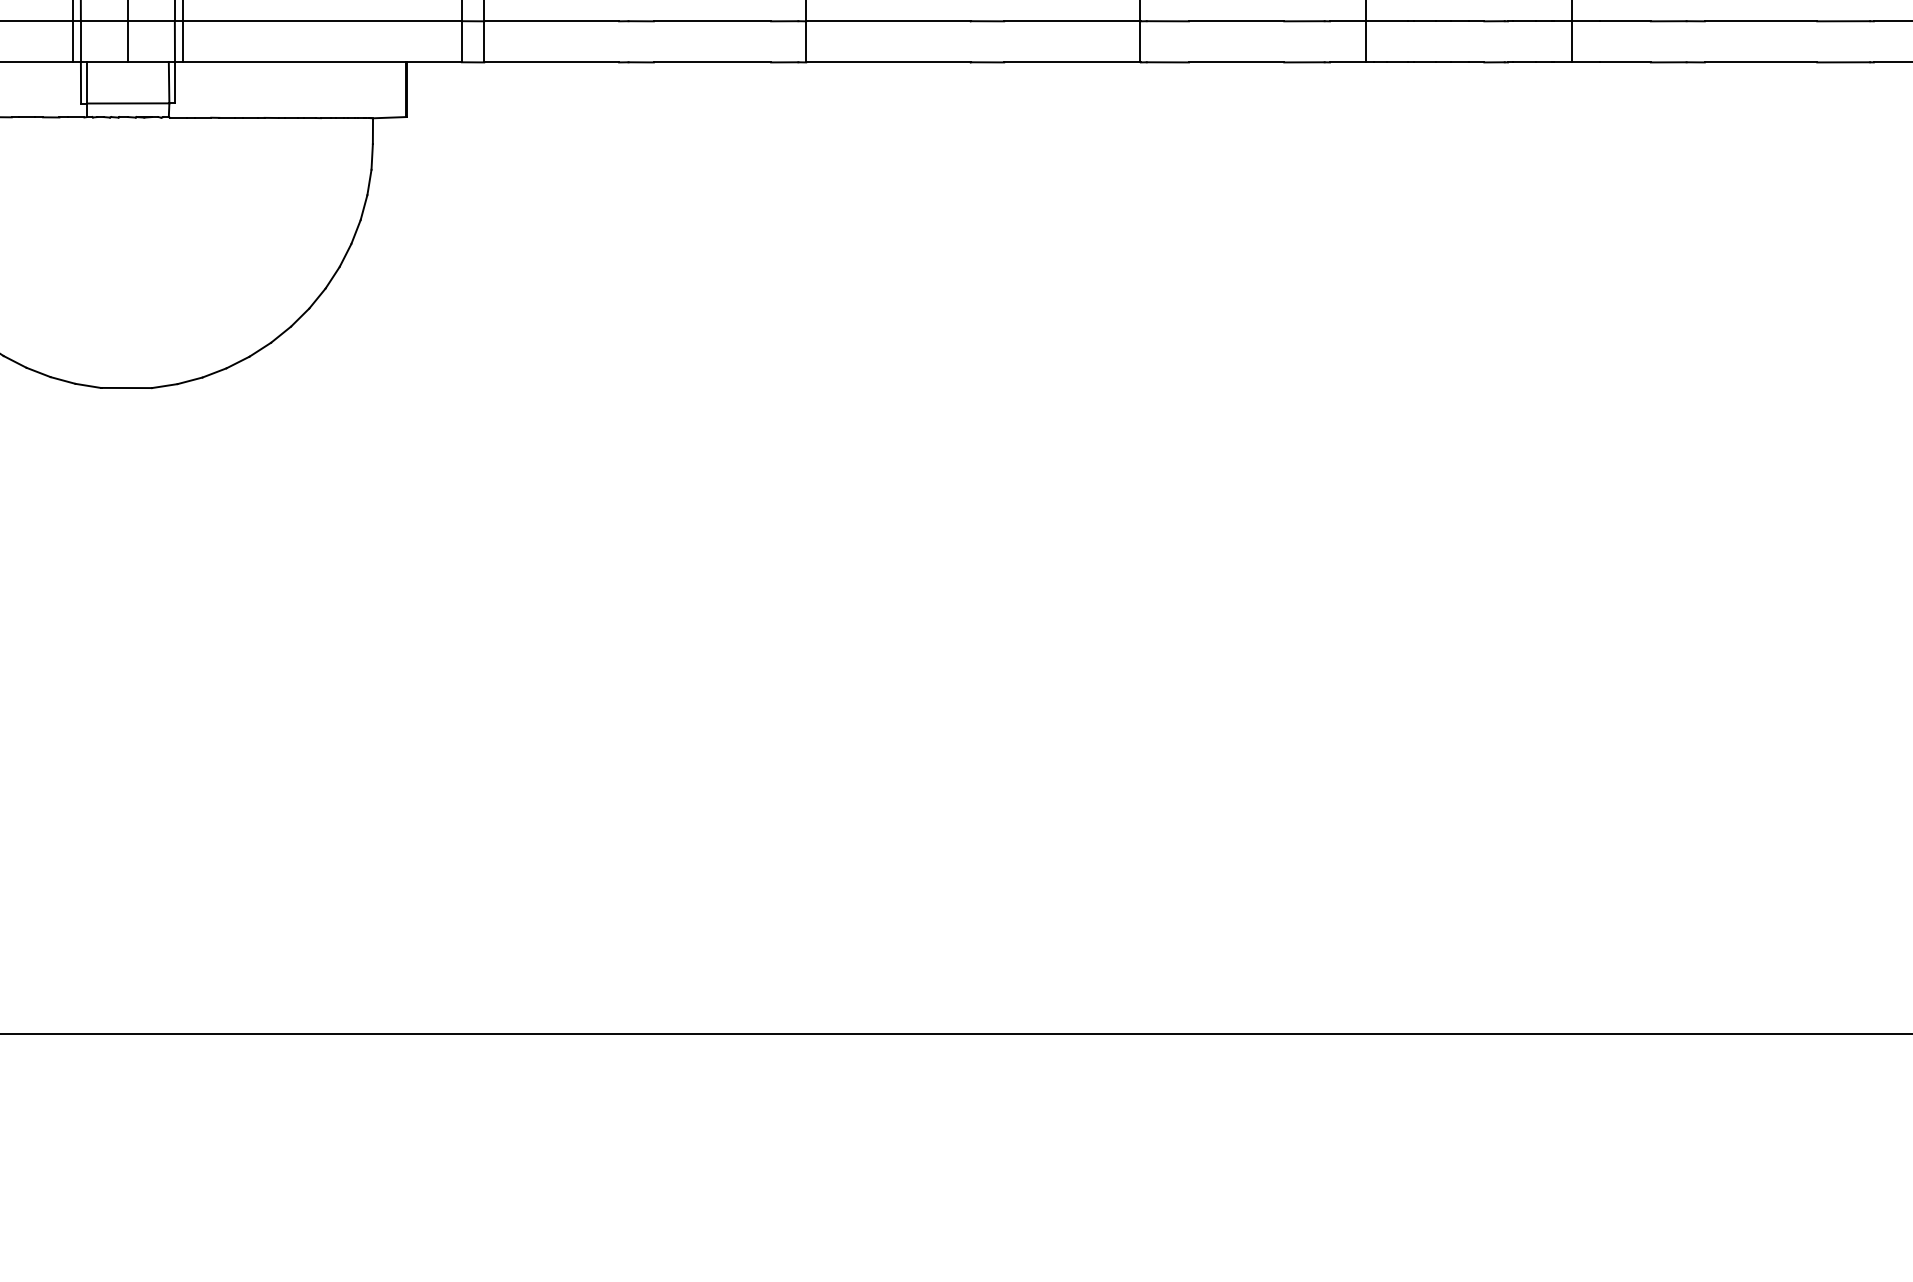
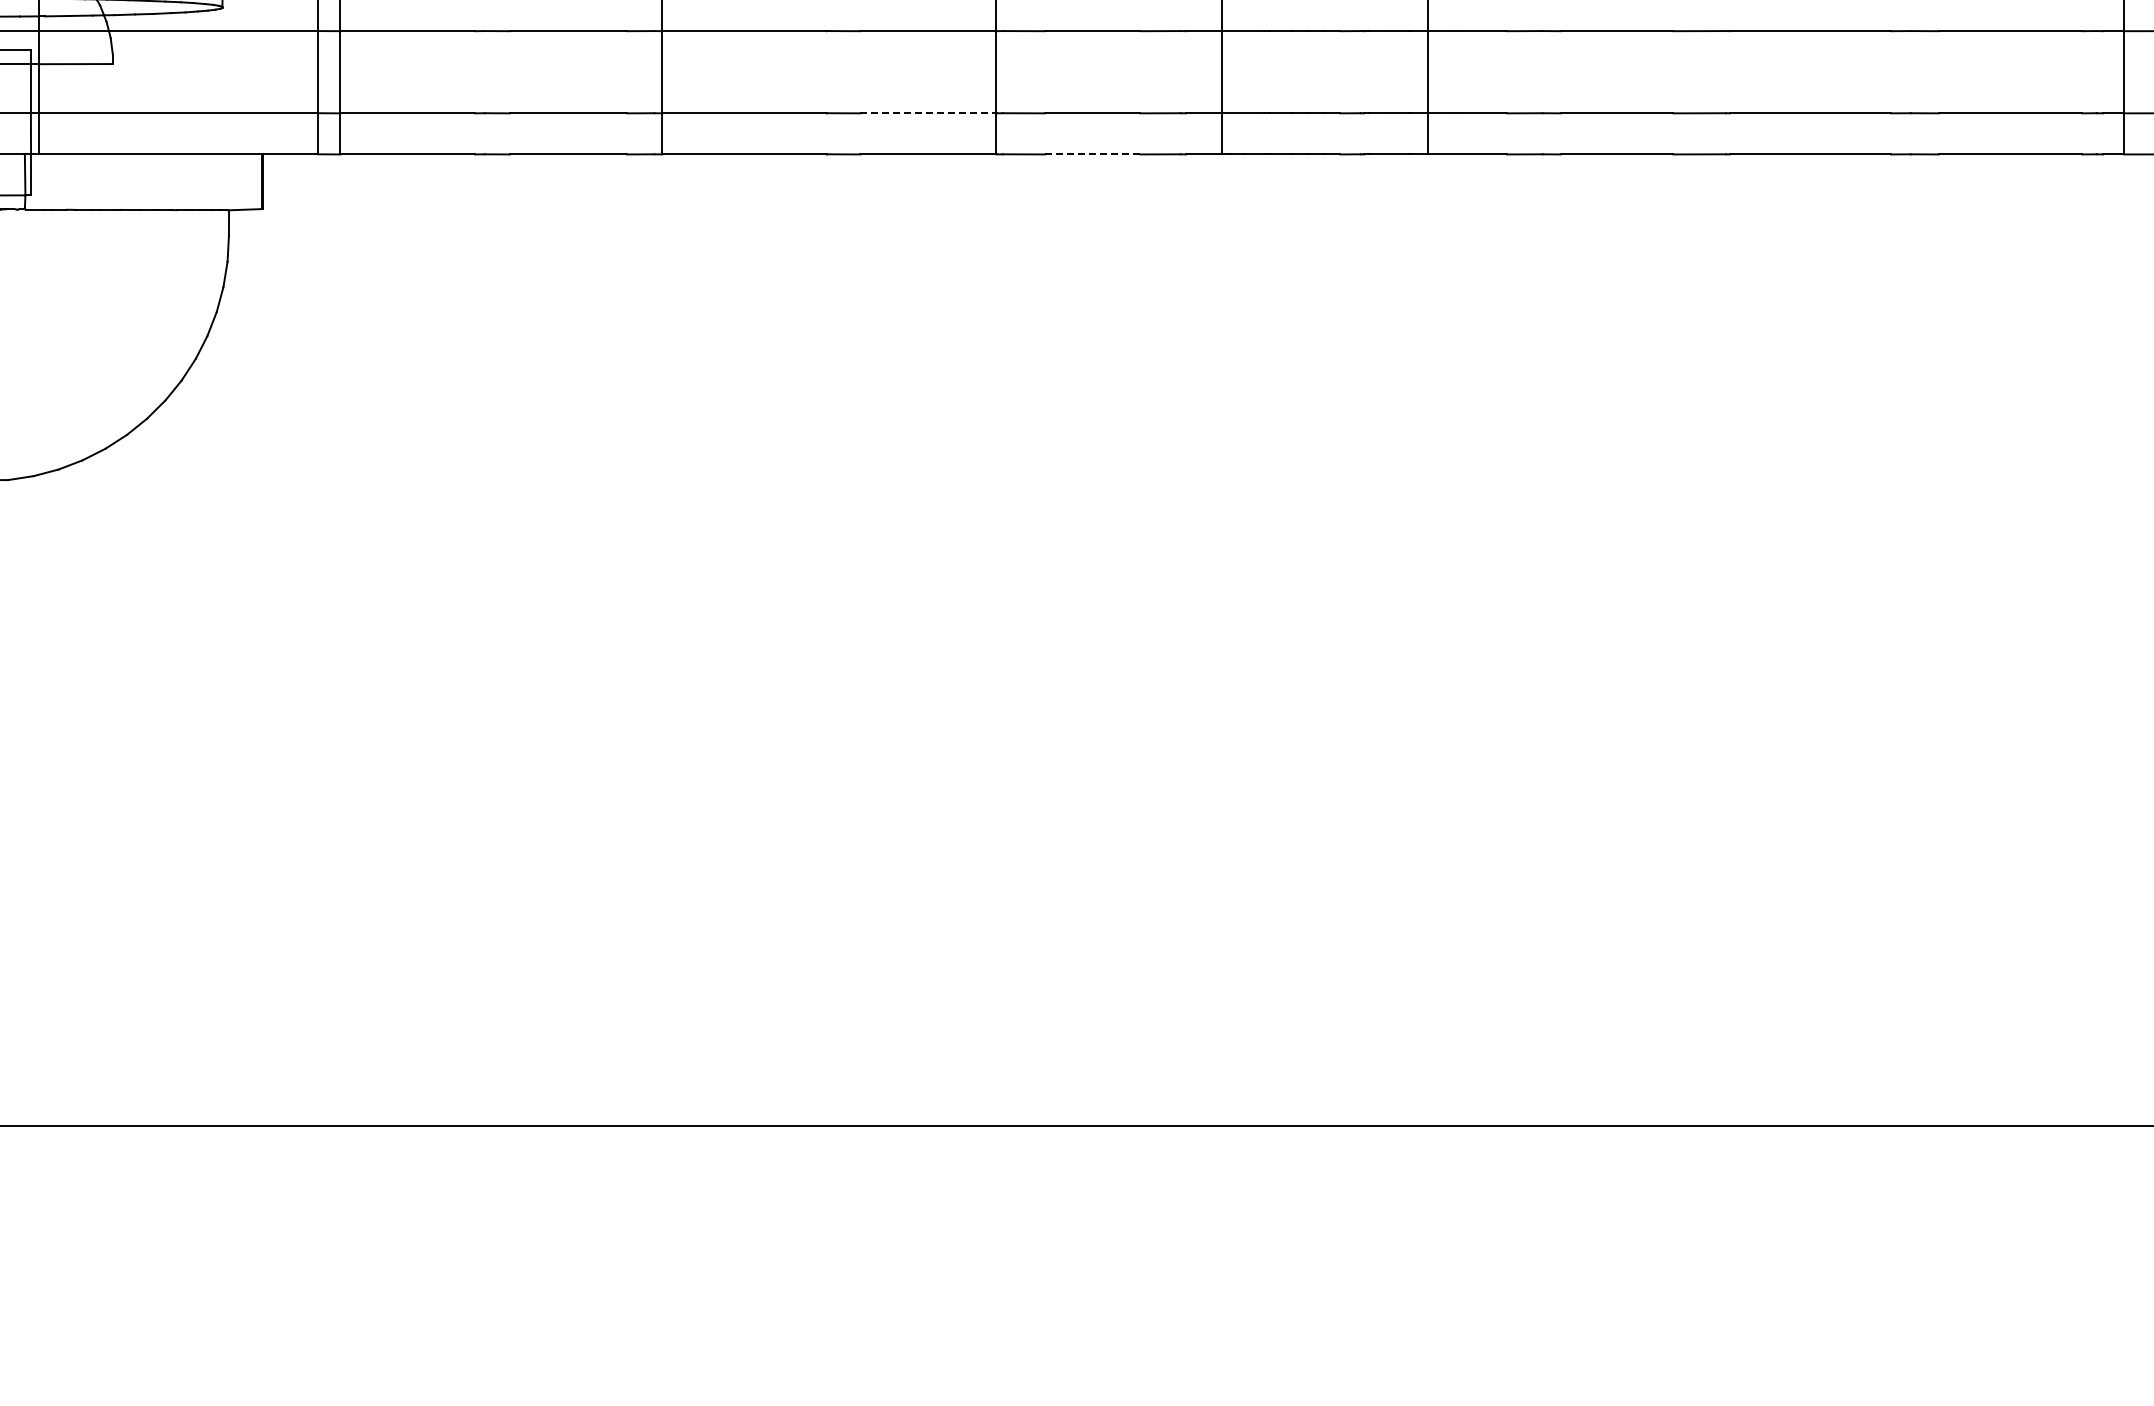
line: (1072, 21) -> (928, 113), solid -> dashed
line: (1236, 62) -> (1092, 154), solid -> dashed

